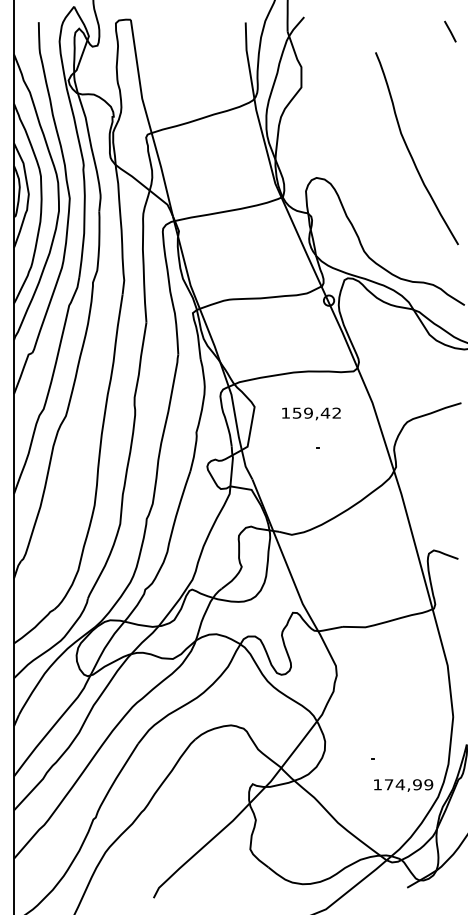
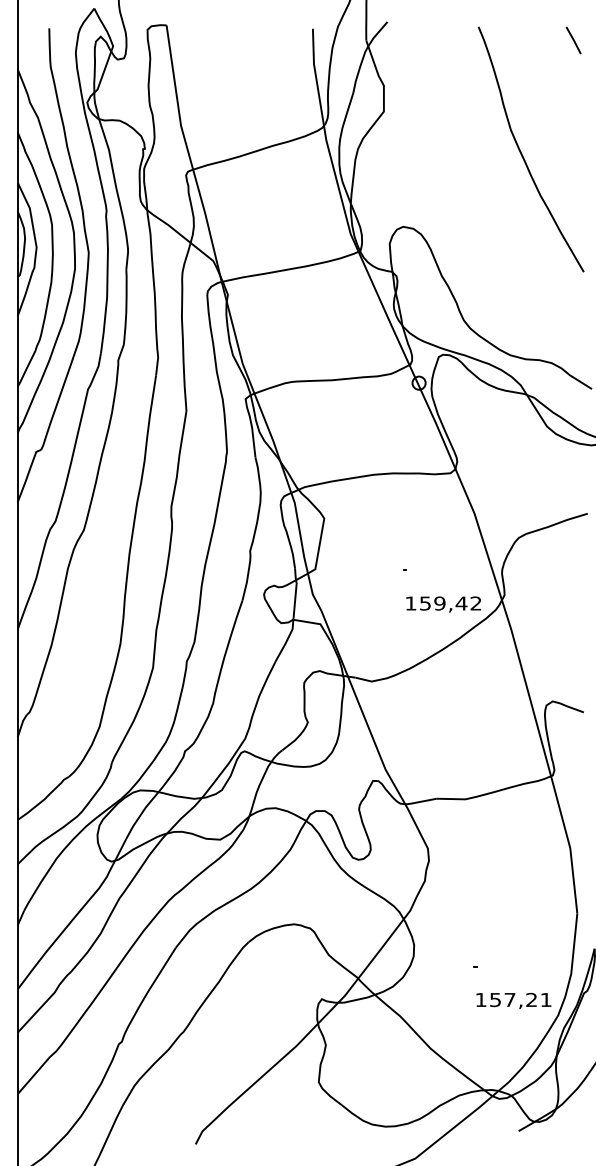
curve: (410, 151) -> (522, 153), moved
text: (311, 413) -> (443, 604), moved
text: (408, 784) -> (520, 999), 174,99 -> 157,21

